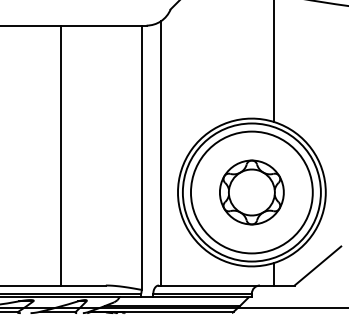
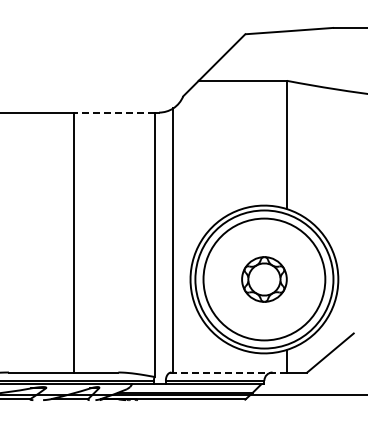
line: (100, 25) -> (113, 112), solid -> dashed
part: (251, 192) -> (264, 279), size x0.7
line: (217, 285) -> (230, 372), solid -> dashed

